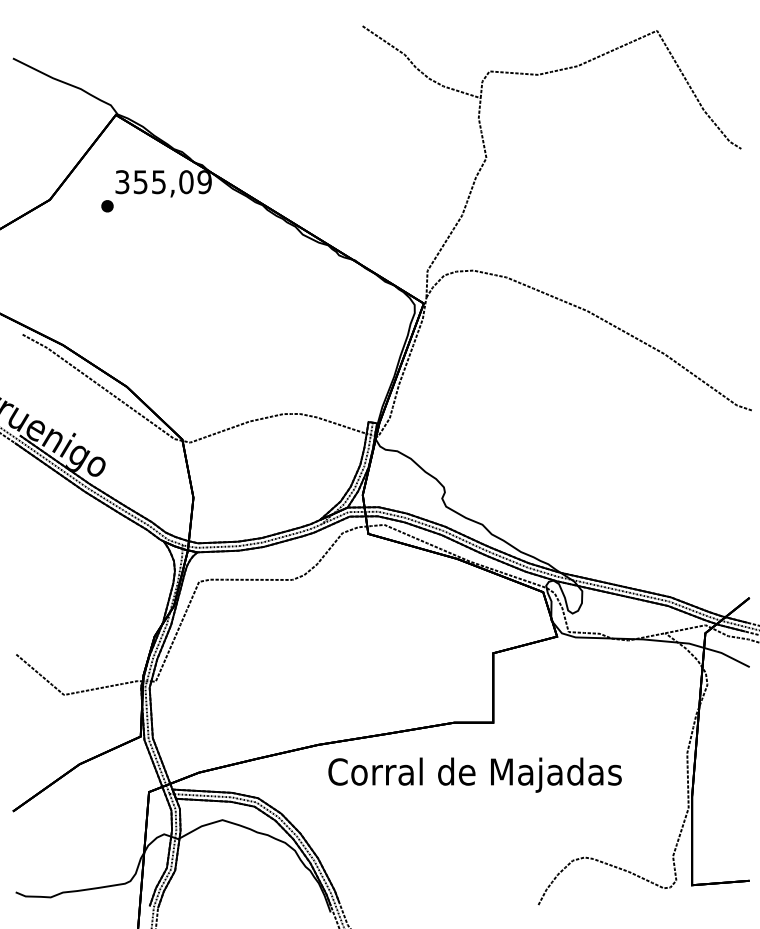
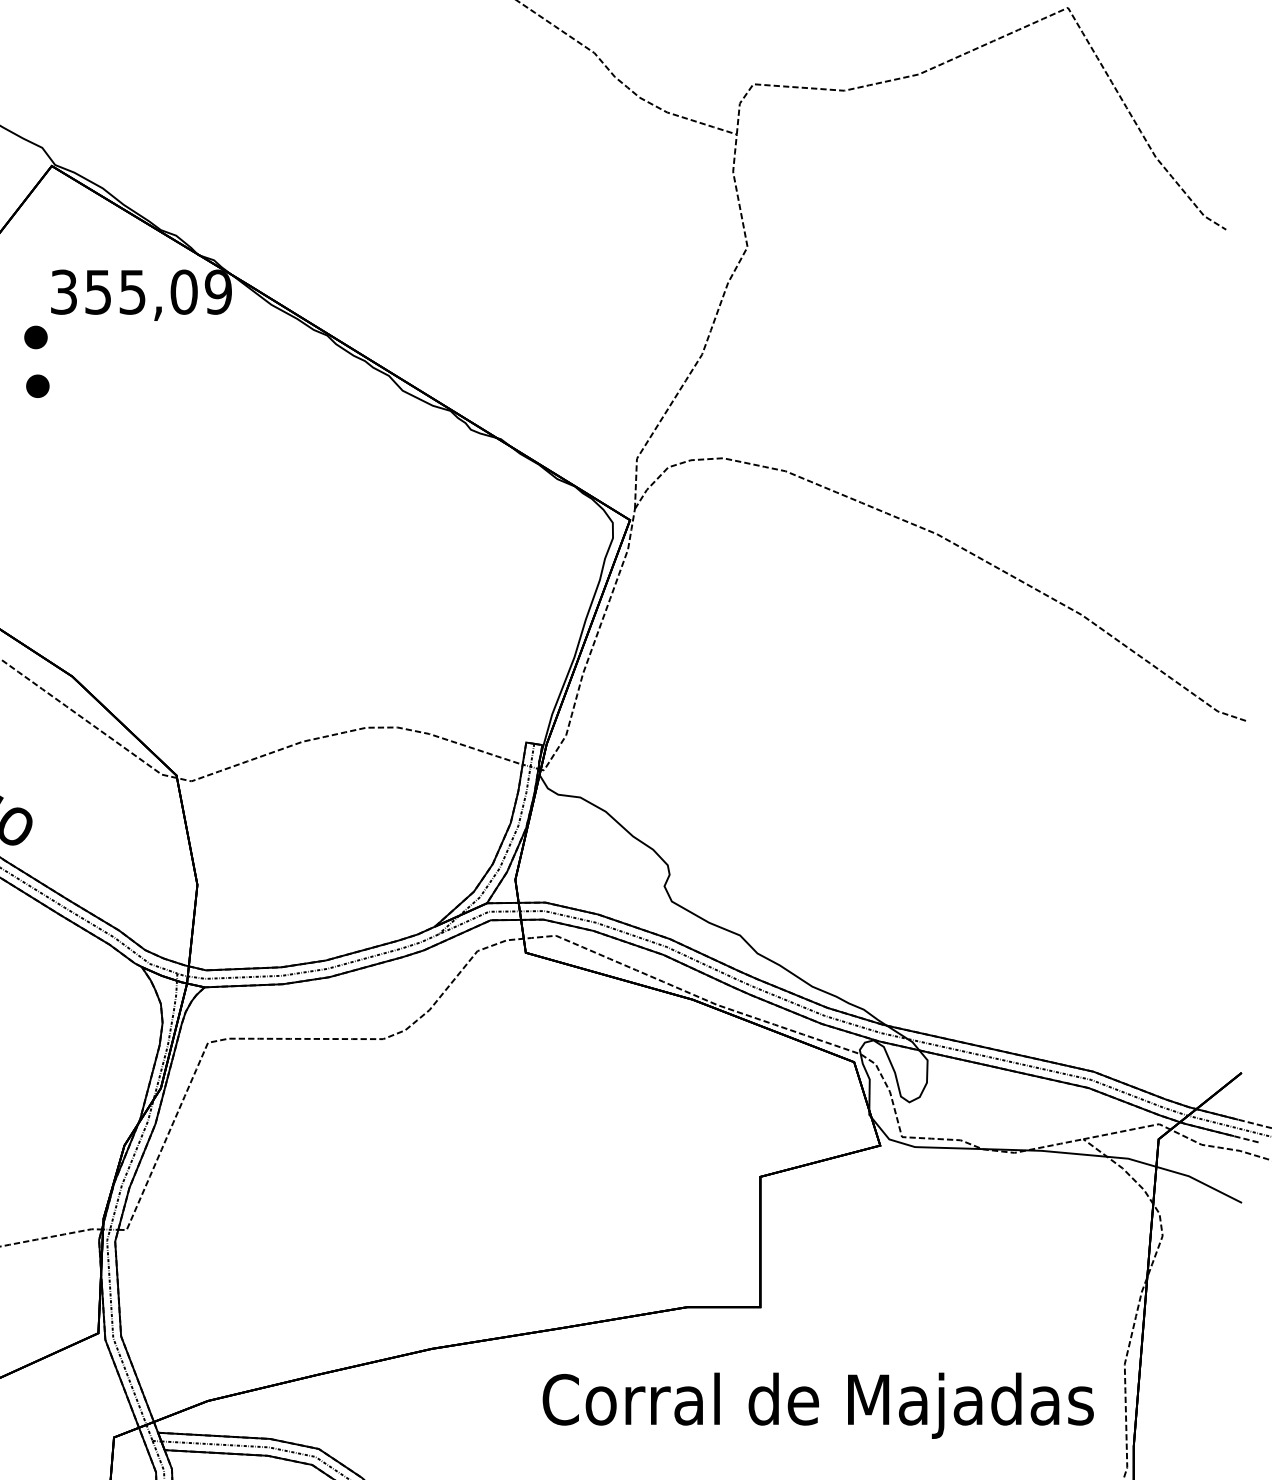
part: (108, 232) -> (37, 386), added
text: (474, 774) -> (817, 1404), moved

